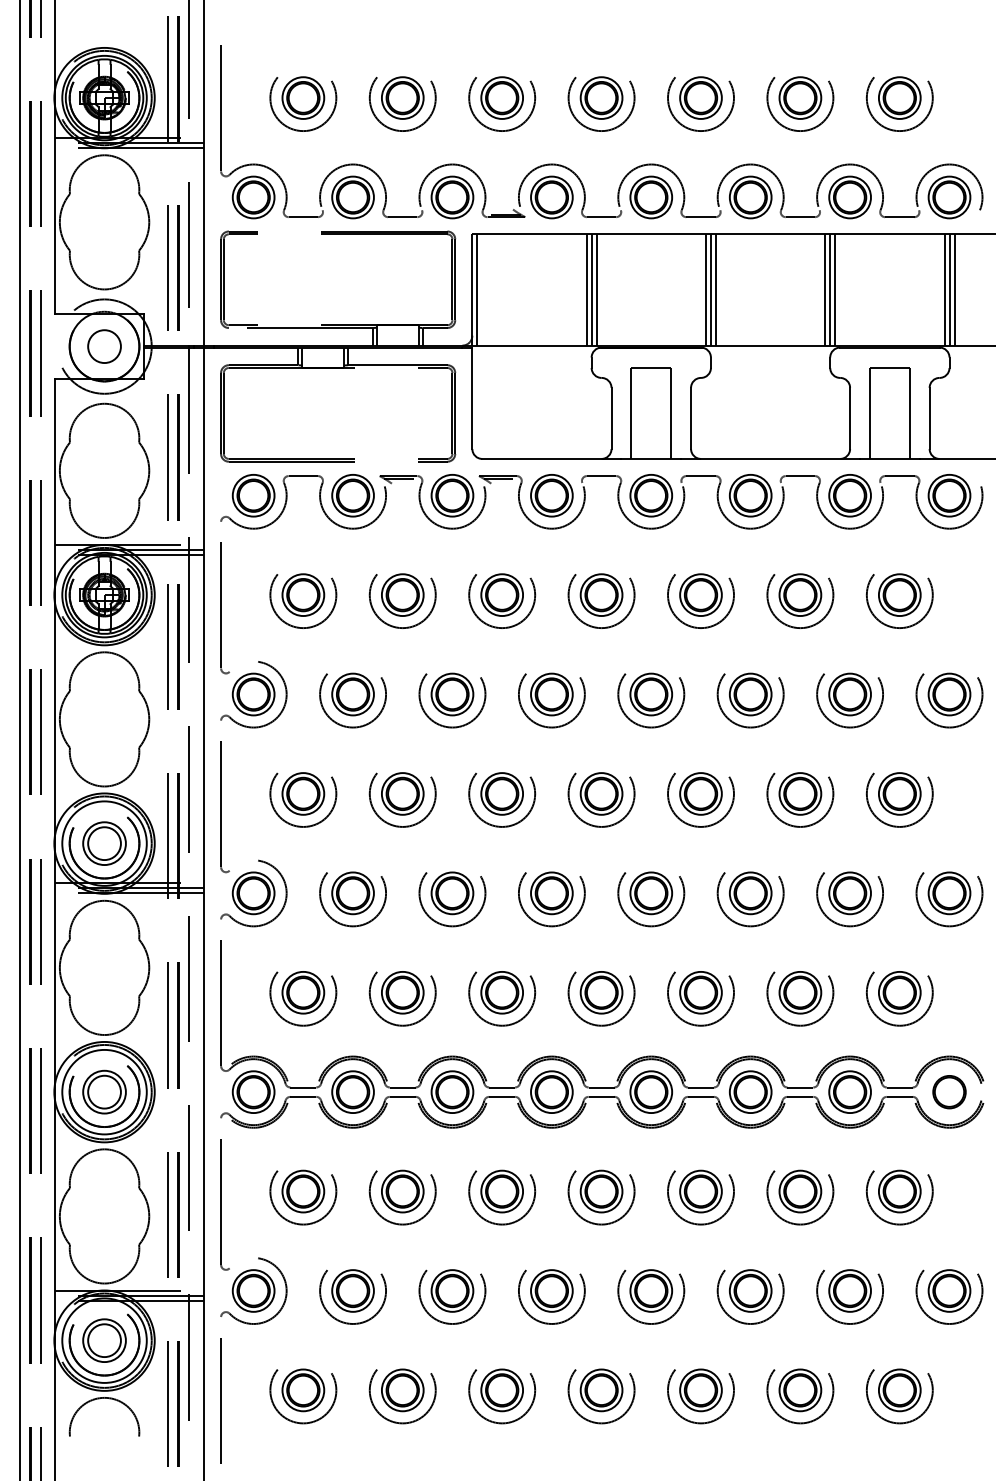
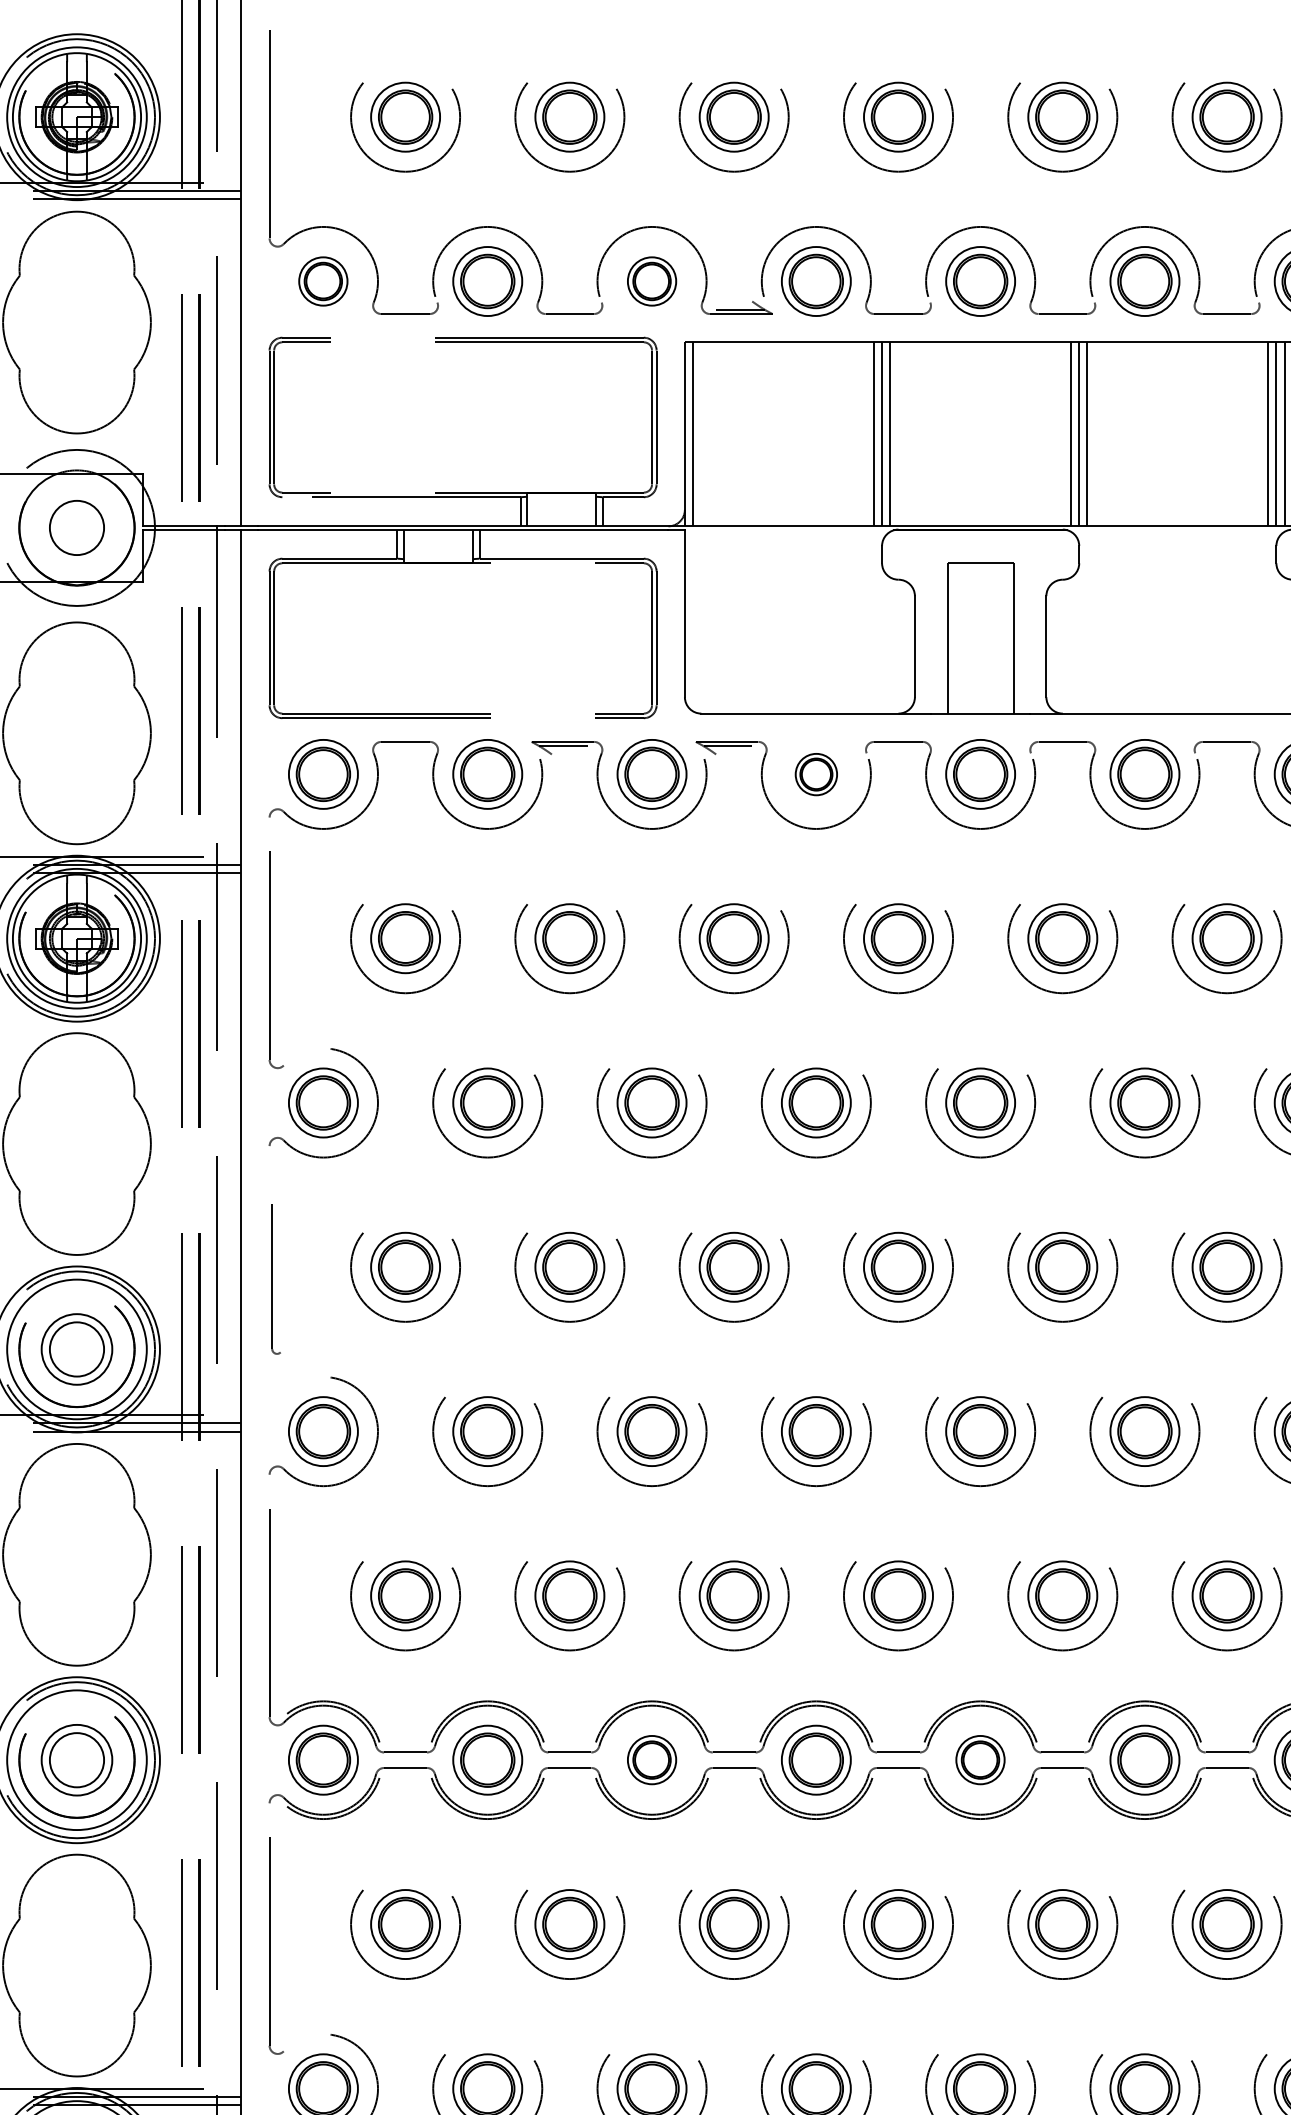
part: (253, 197) -> (323, 281), size x0.7
part: (452, 197) -> (652, 281), size x0.7
part: (551, 495) -> (815, 774), size x0.6
part: (224, 807) -> (275, 1289), size x0.6
part: (452, 1091) -> (652, 1759), size x0.7
part: (650, 1091) -> (979, 1759), size x0.7

